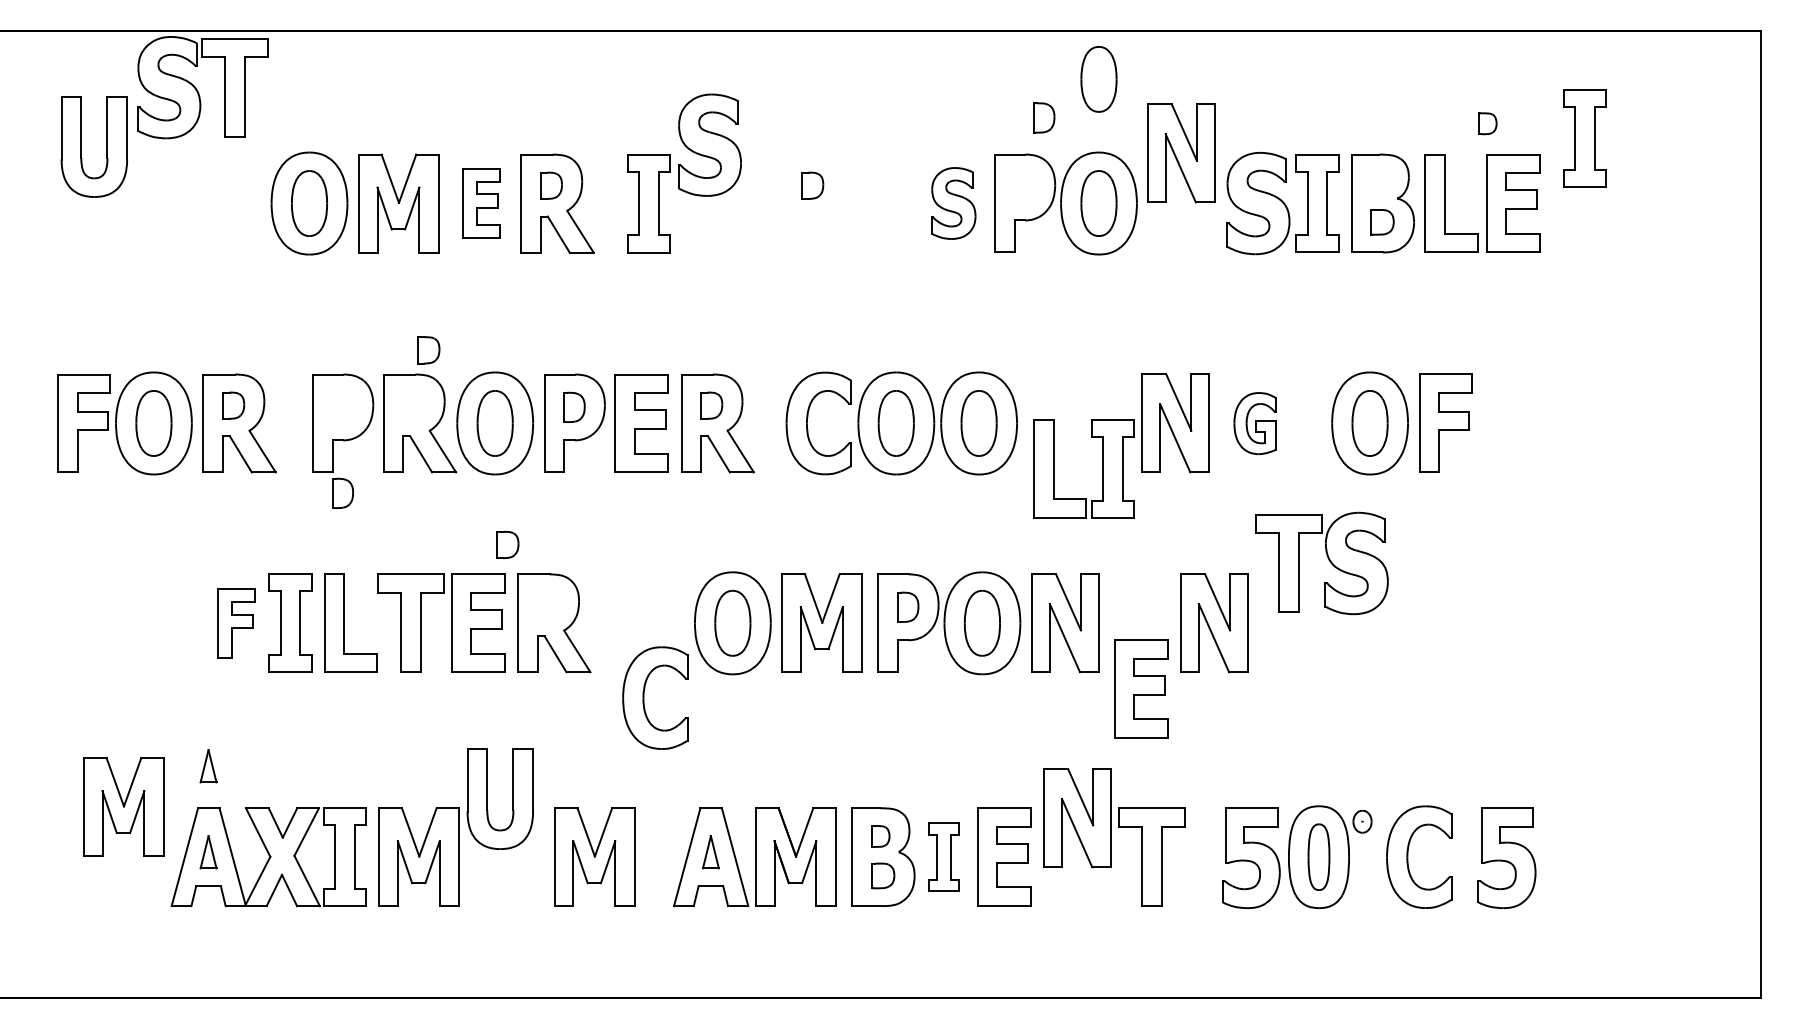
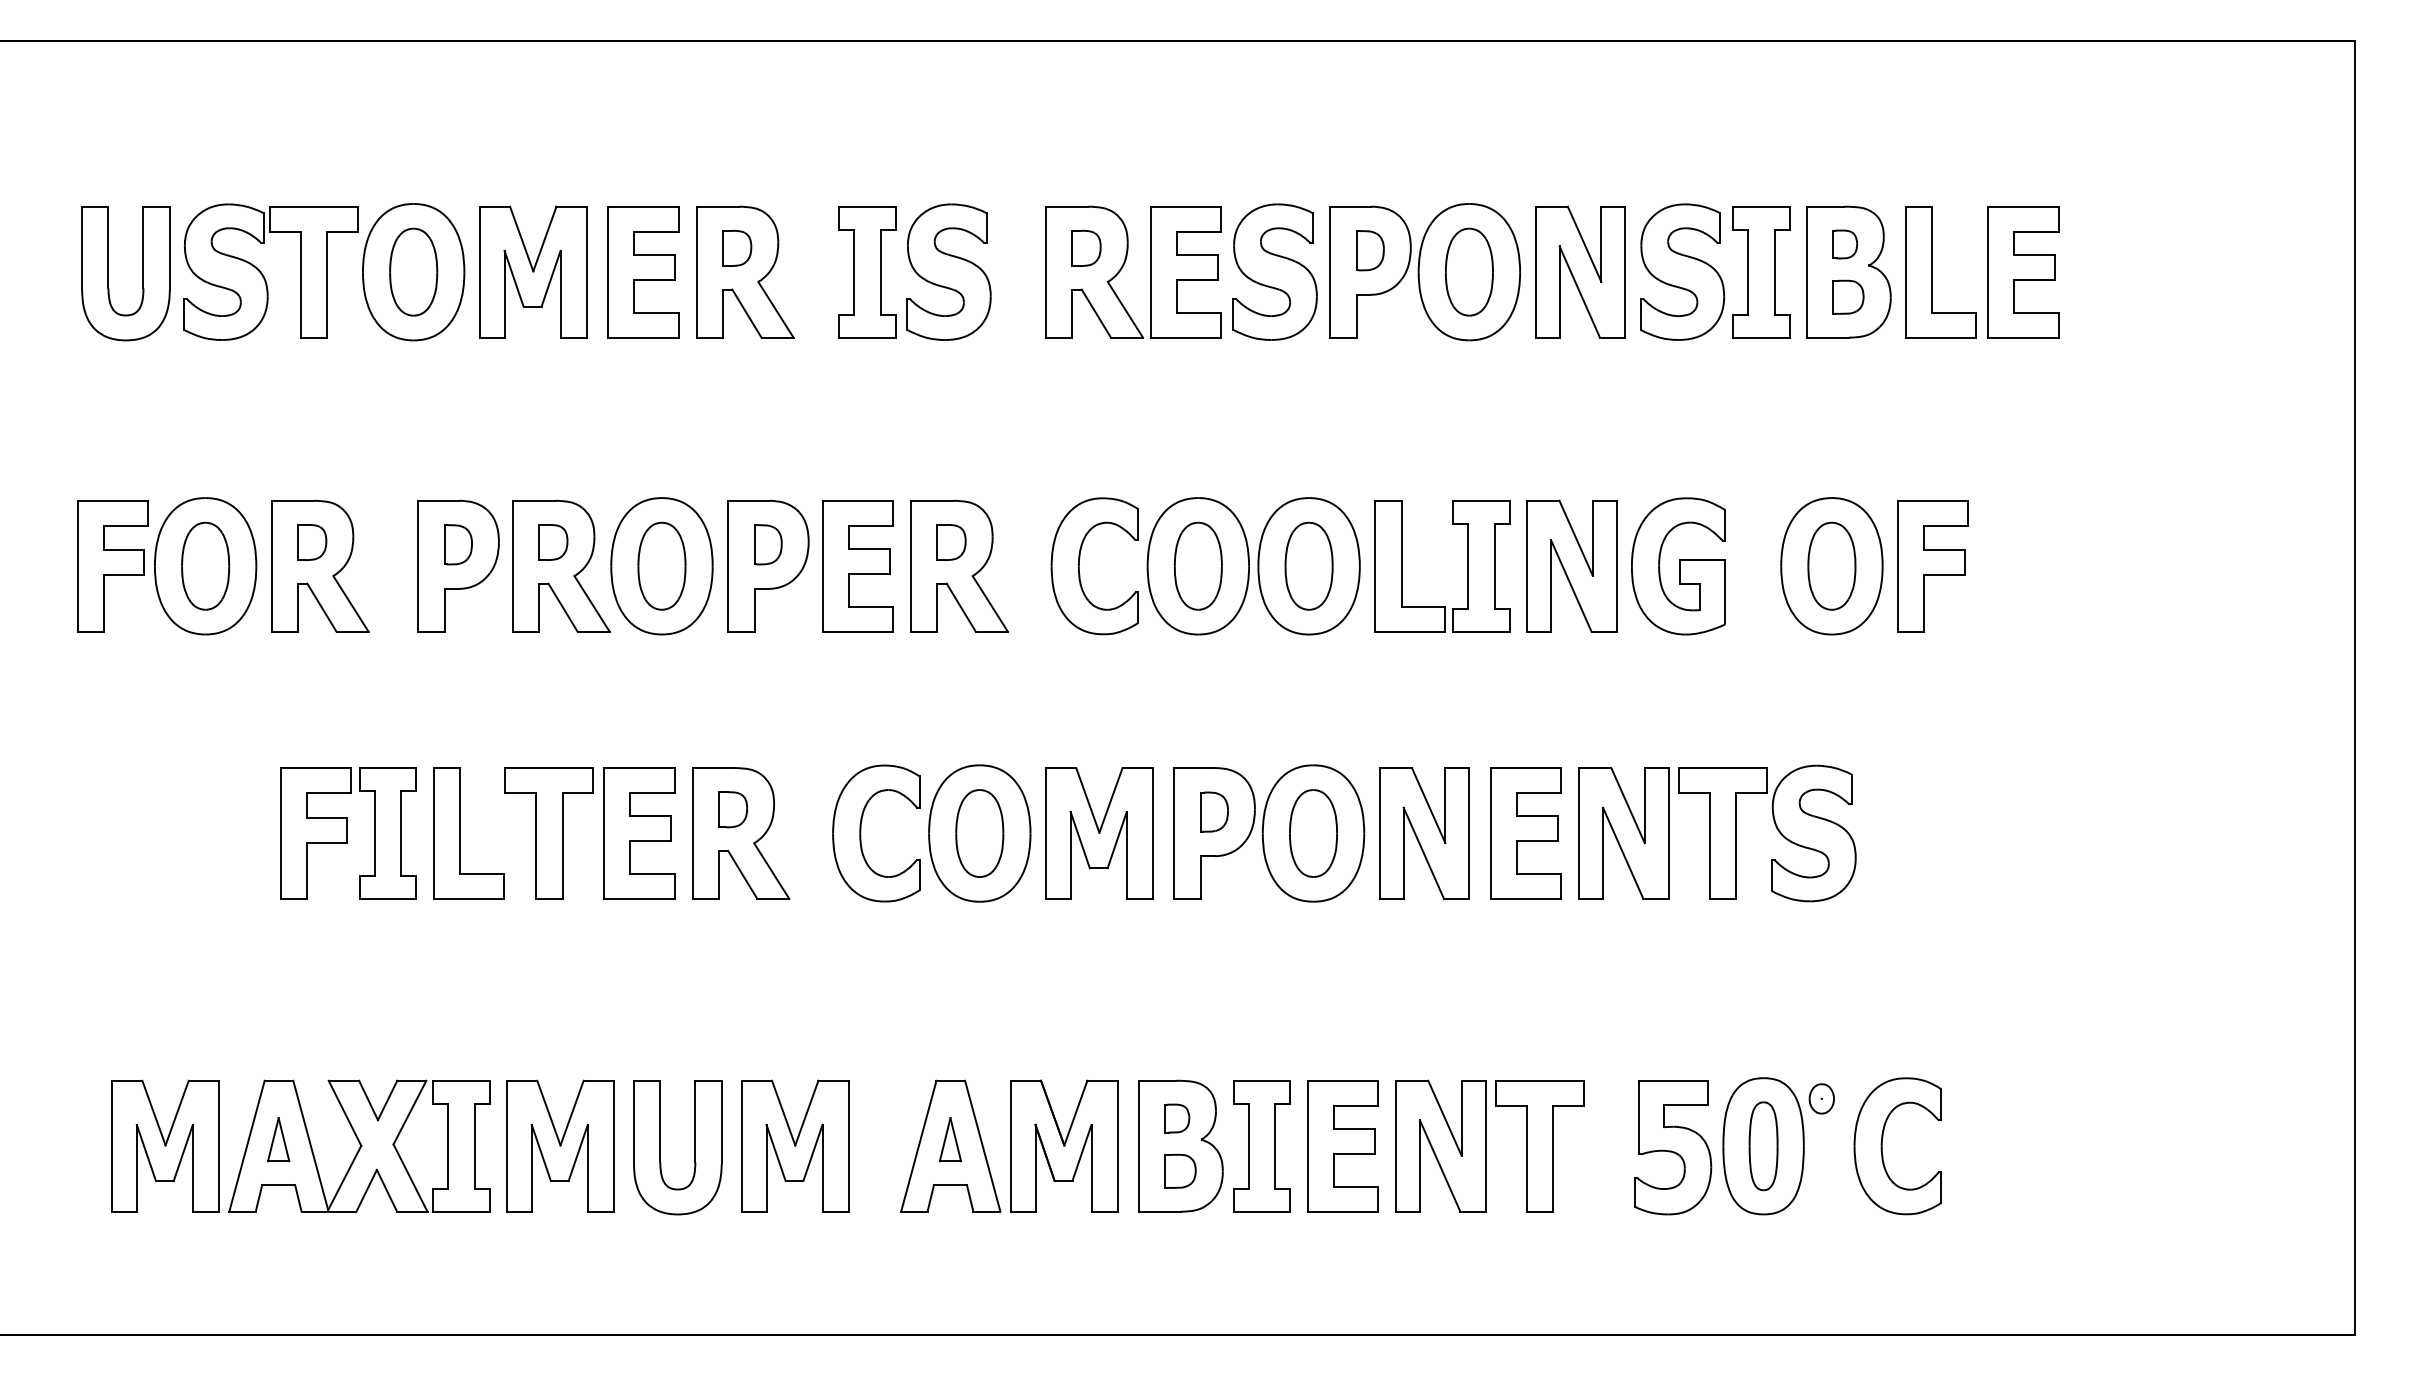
part: (1099, 78) -> (1469, 105), removed
part: (197, 89) -> (263, 274), moved
part: (1044, 117) -> (1370, 250), moved
part: (1487, 123) -> (1844, 244), moved
part: (1585, 138) -> (2119, 185), removed
part: (709, 144) -> (948, 271), moved
part: (81, 146) -> (108, 273), moved
part: (1181, 152) -> (1580, 271), moved
part: (841, 198) -> (1124, 265), added
part: (481, 203) -> (643, 272), size x1.43
part: (953, 203) -> (1274, 271), size x1.43
part: (429, 350) -> (553, 542), moved
part: (1255, 423) -> (1678, 566), size x1.67
part: (1102, 469) -> (1467, 566), moved
part: (343, 493) -> (458, 544), moved
part: (508, 544) -> (733, 809), moved
part: (1328, 559) -> (1776, 828), moved
part: (236, 623) -> (315, 833), size x1.43
part: (1140, 689) -> (1525, 833), moved
part: (644, 698) -> (861, 833), moved
part: (208, 766) -> (278, 1024), removed
part: (487, 799) -> (660, 1147), moved
part: (123, 806) -> (165, 1145), moved
part: (1077, 817) -> (1440, 1145), moved
part: (943, 857) -> (1261, 1146), size x1.43
part: (1507, 858) -> (2015, 1147), removed

